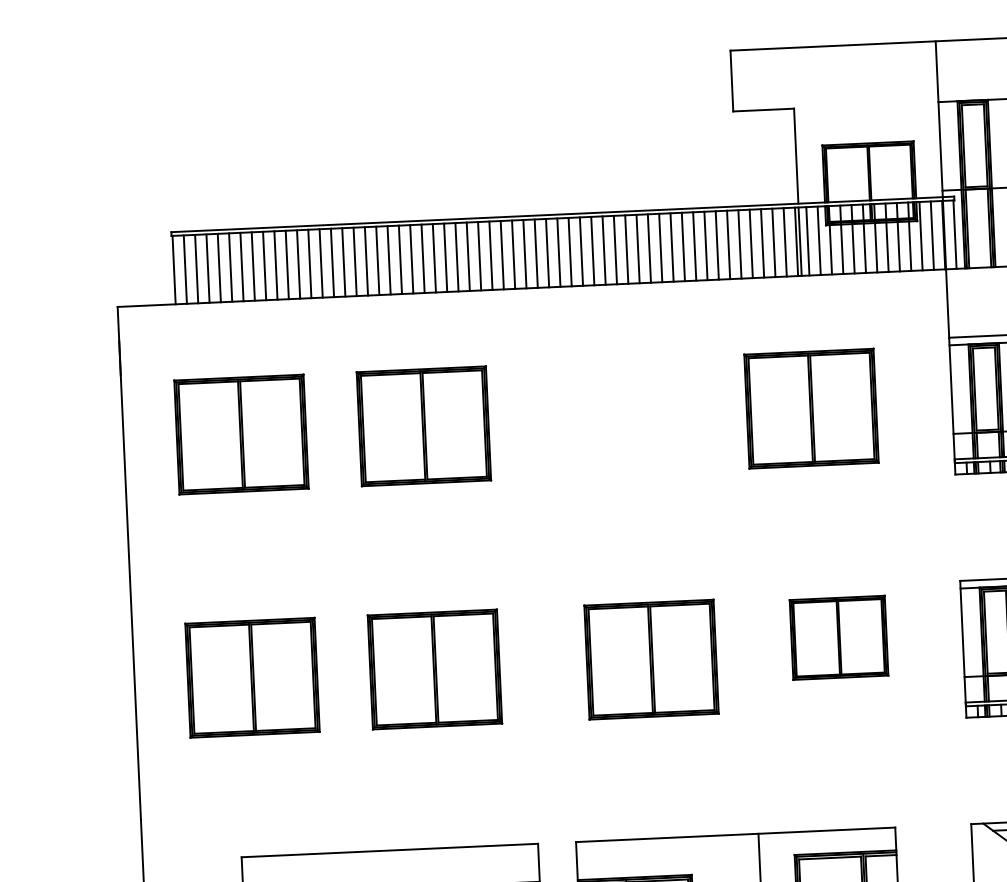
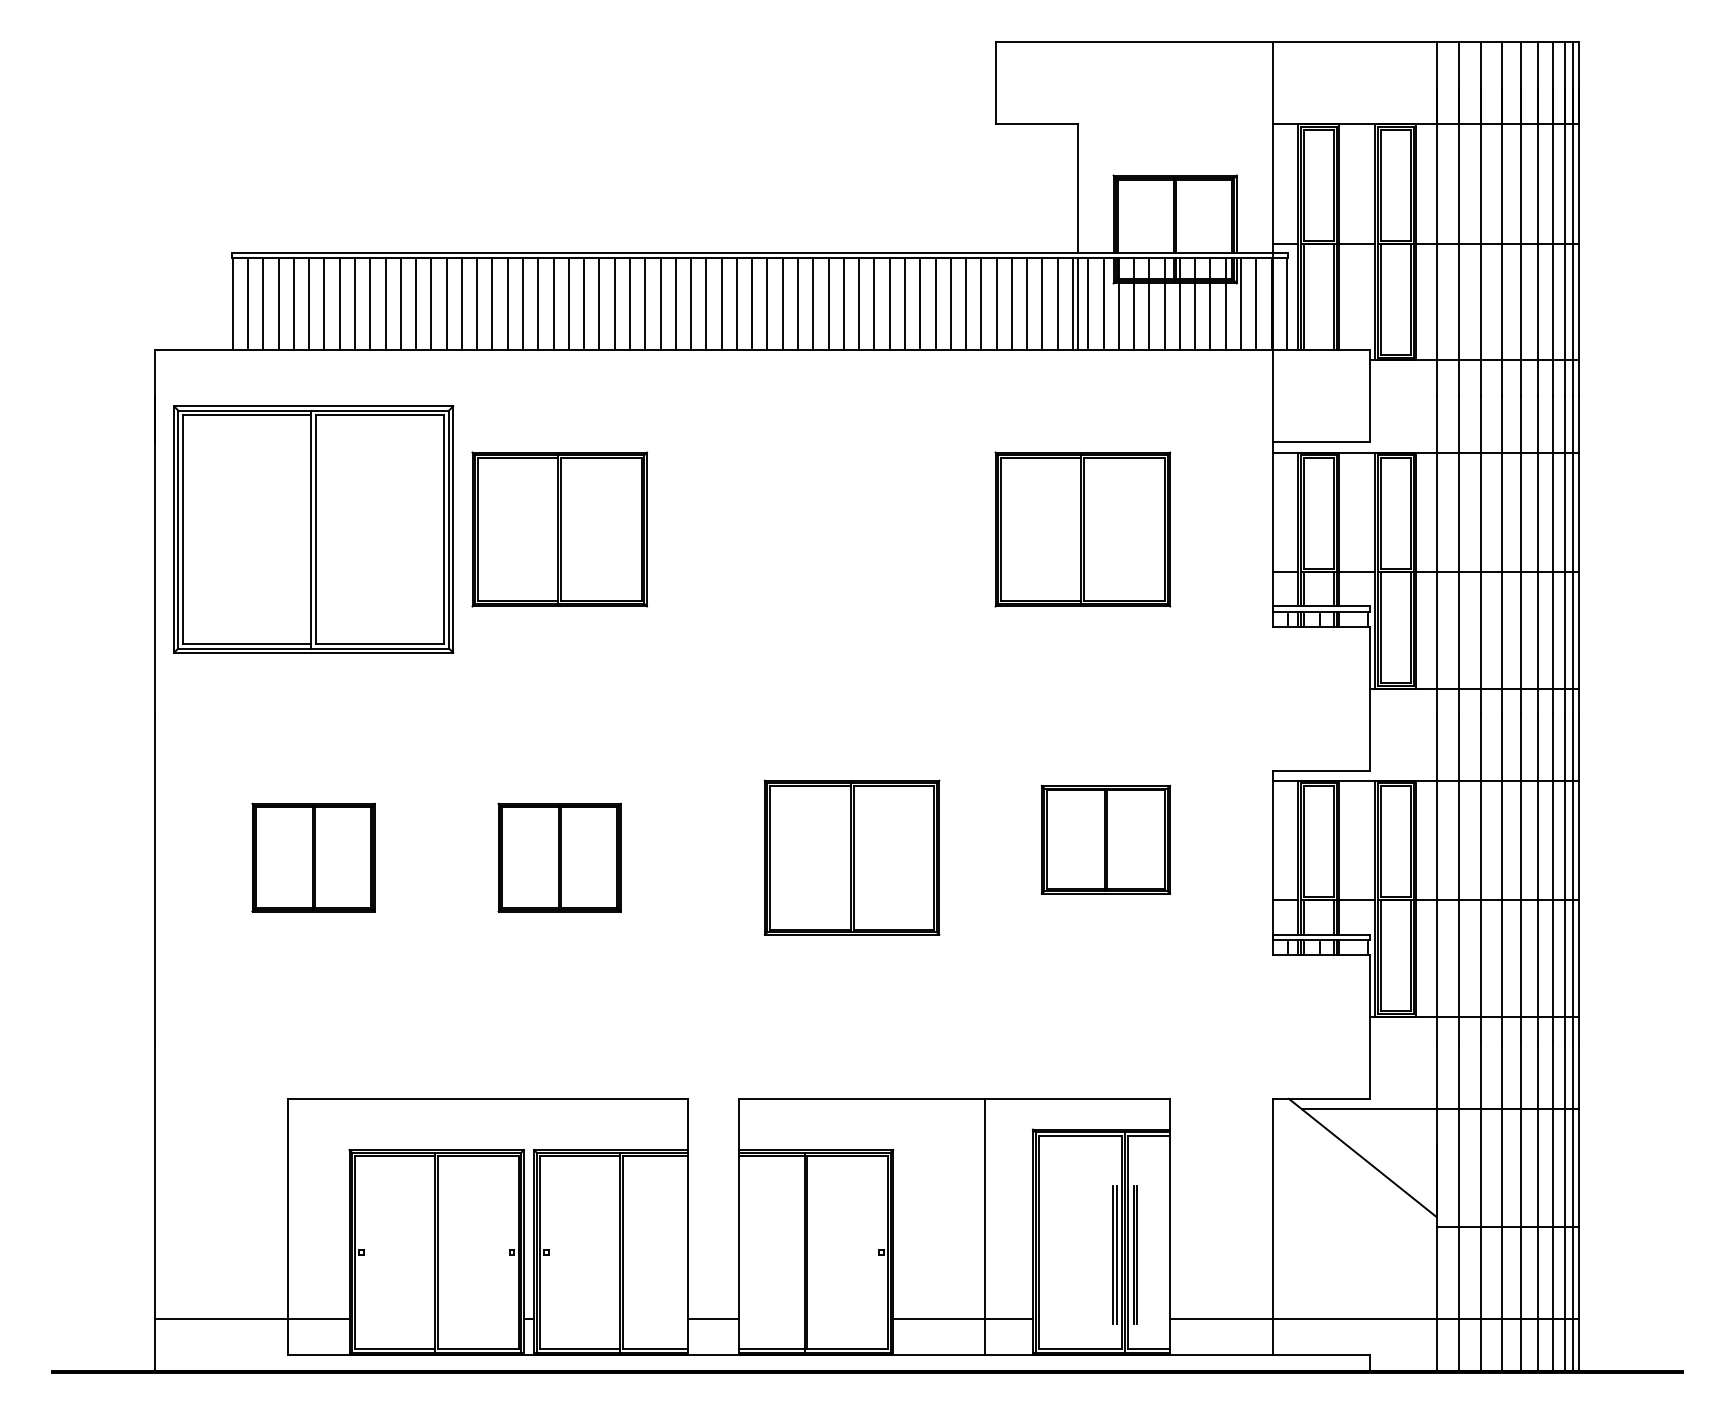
part: (241, 434) -> (313, 529), size x1.6
part: (434, 669) -> (559, 857), size x0.7
part: (252, 677) -> (313, 857), size x0.7

